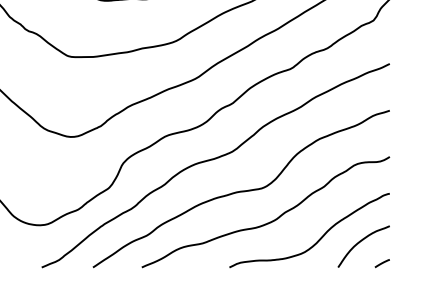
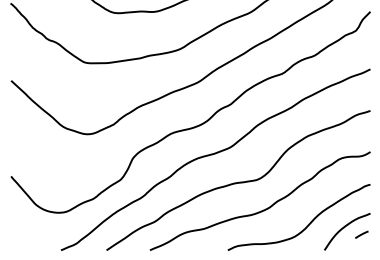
line: (381, 263) -> (361, 234), moved

